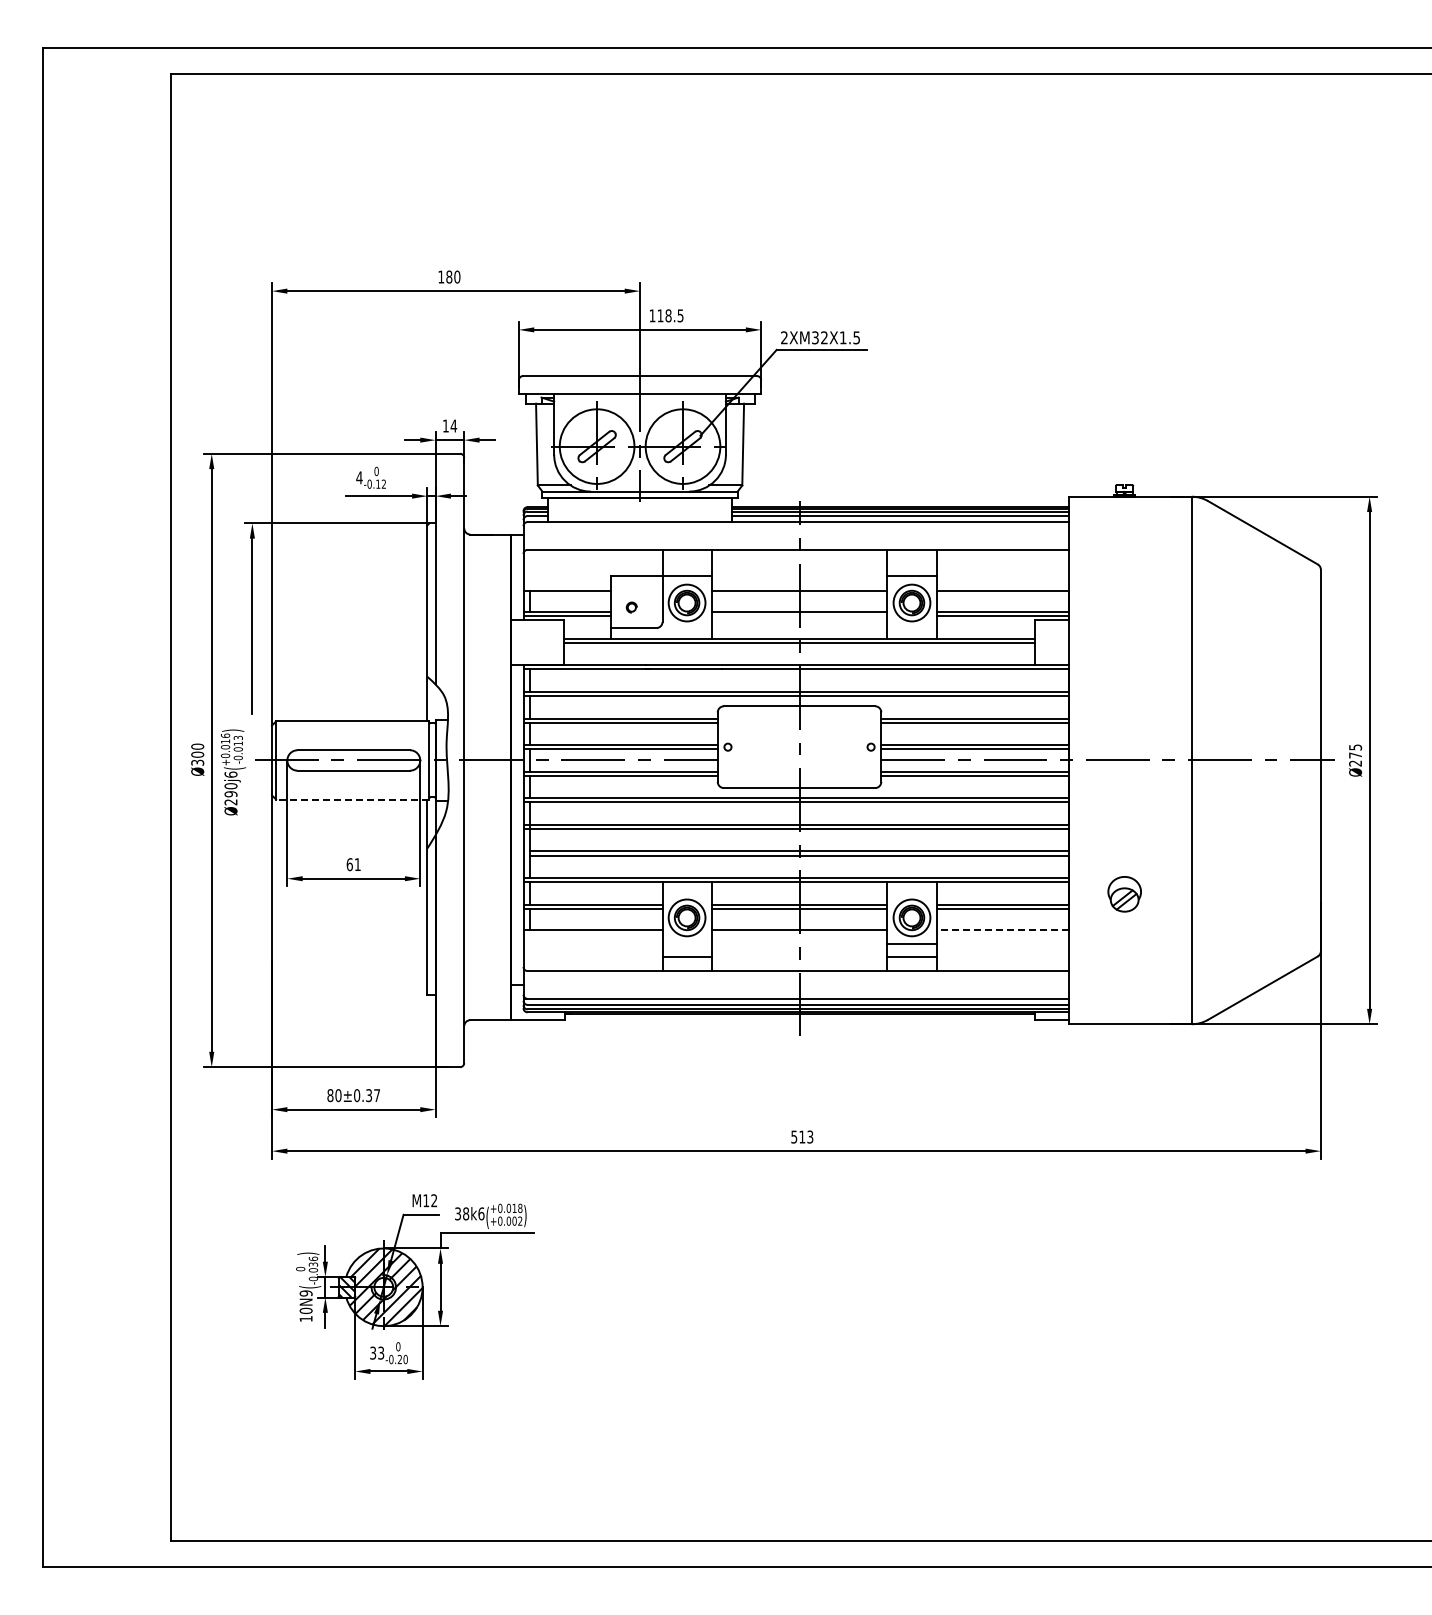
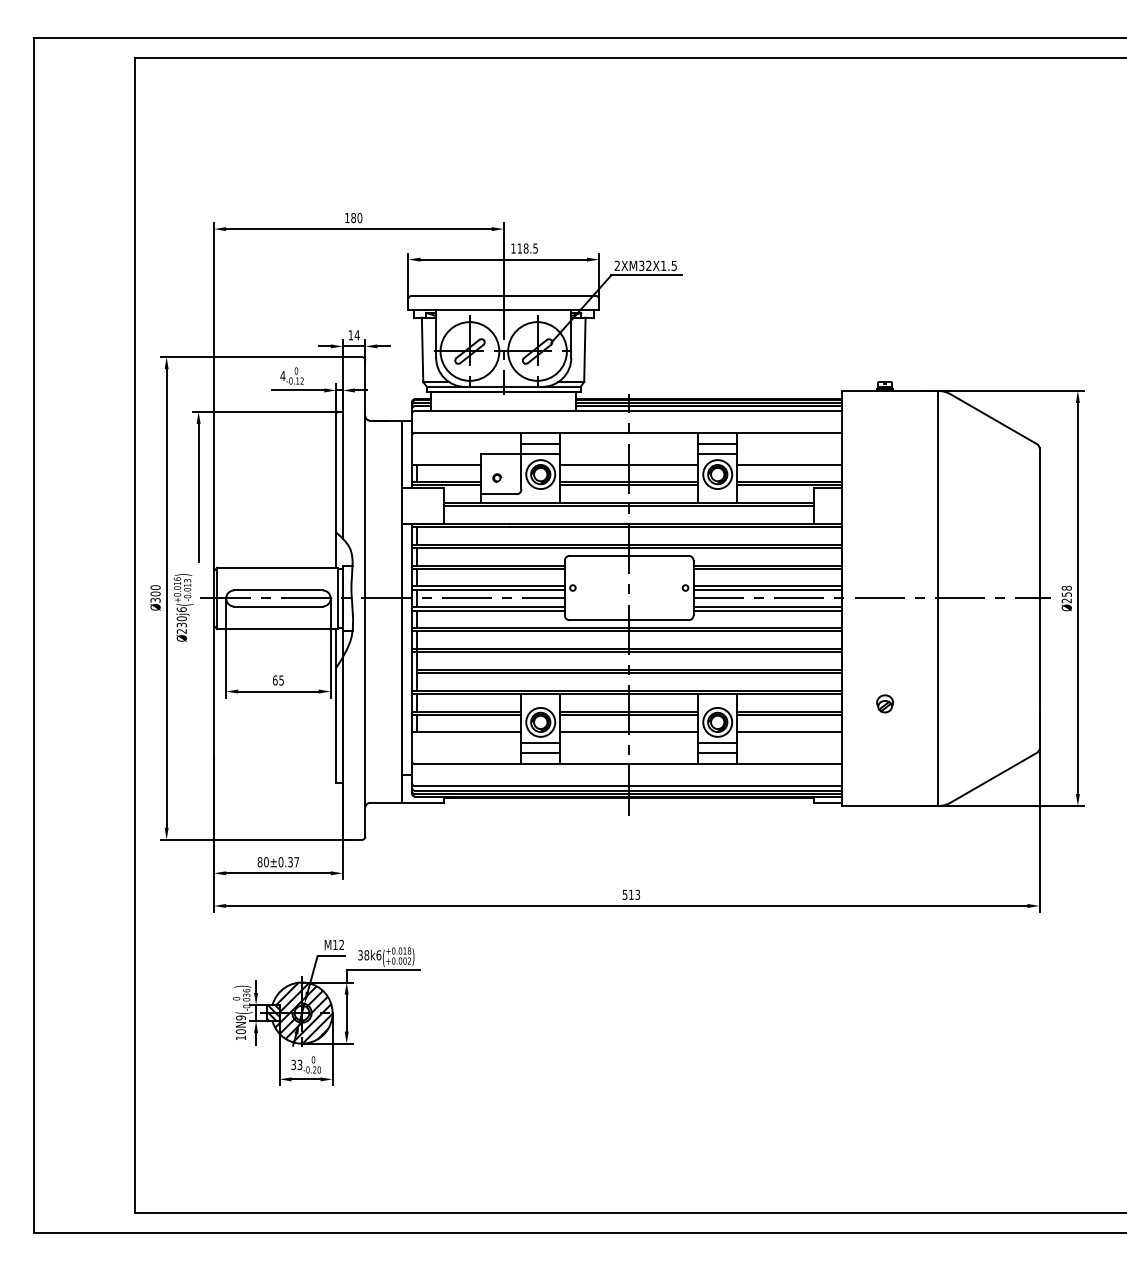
line: (686, 564) -> (540, 444), added
line: (911, 564) -> (717, 444), added
line: (799, 616) -> (629, 485), added
text: (1355, 751) -> (1066, 591), Ø275 -> Ø258
text: (230, 794) -> (181, 625), Ø290 -> Ø230
line: (352, 799) -> (277, 629), dashed -> solid
text: (357, 864) -> (281, 680), 61 -> 65
part: (1124, 894) -> (884, 703), size x0.62
line: (1002, 930) -> (788, 732), dashed -> solid
line: (686, 944) -> (540, 743), added

